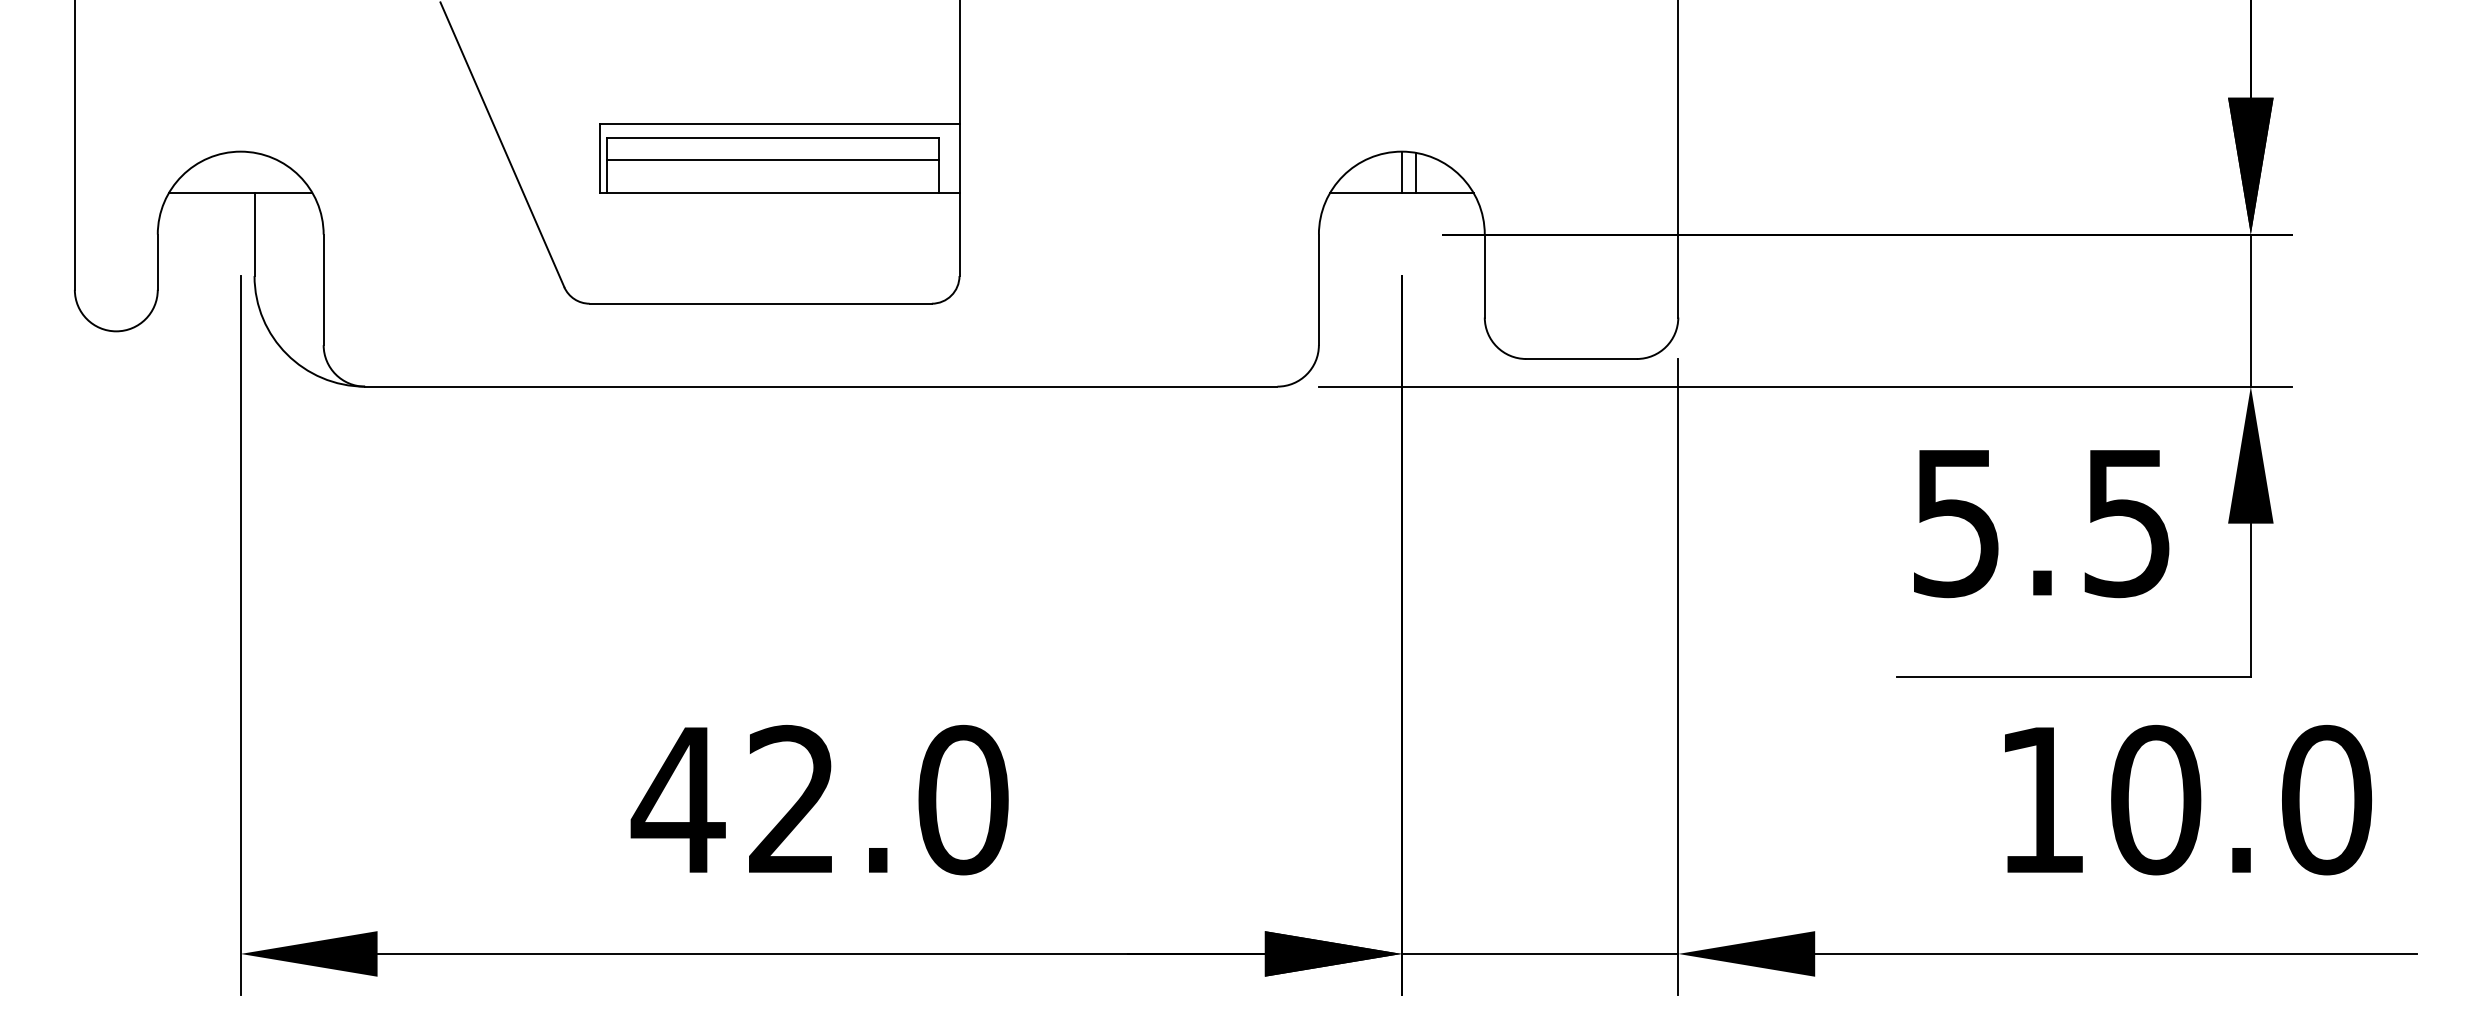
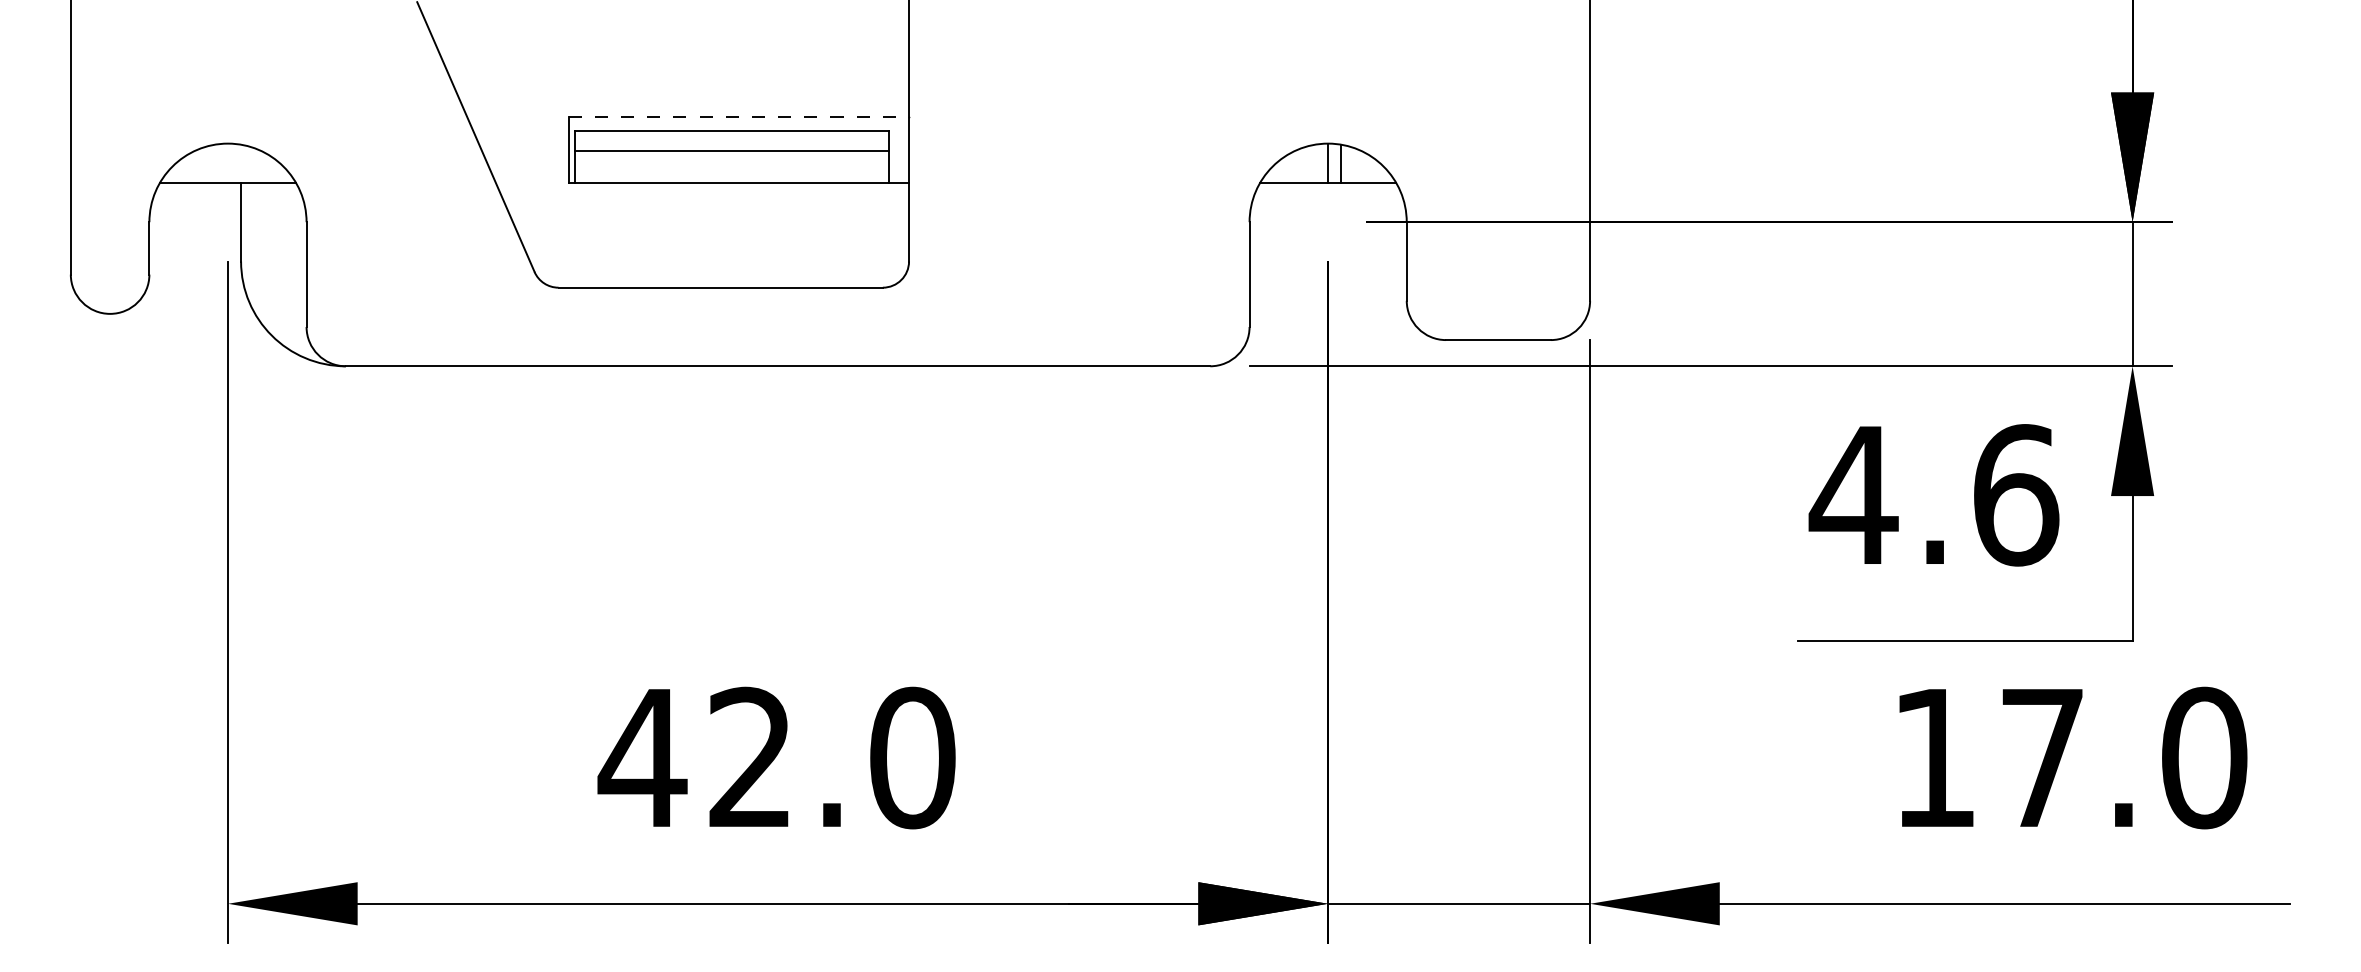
line: (780, 124) -> (739, 117), solid -> dashed
text: (2040, 523) -> (1933, 495), 5.5 -> 4.6
text: (2155, 799) -> (2042, 757), 10.0 -> 17.0

